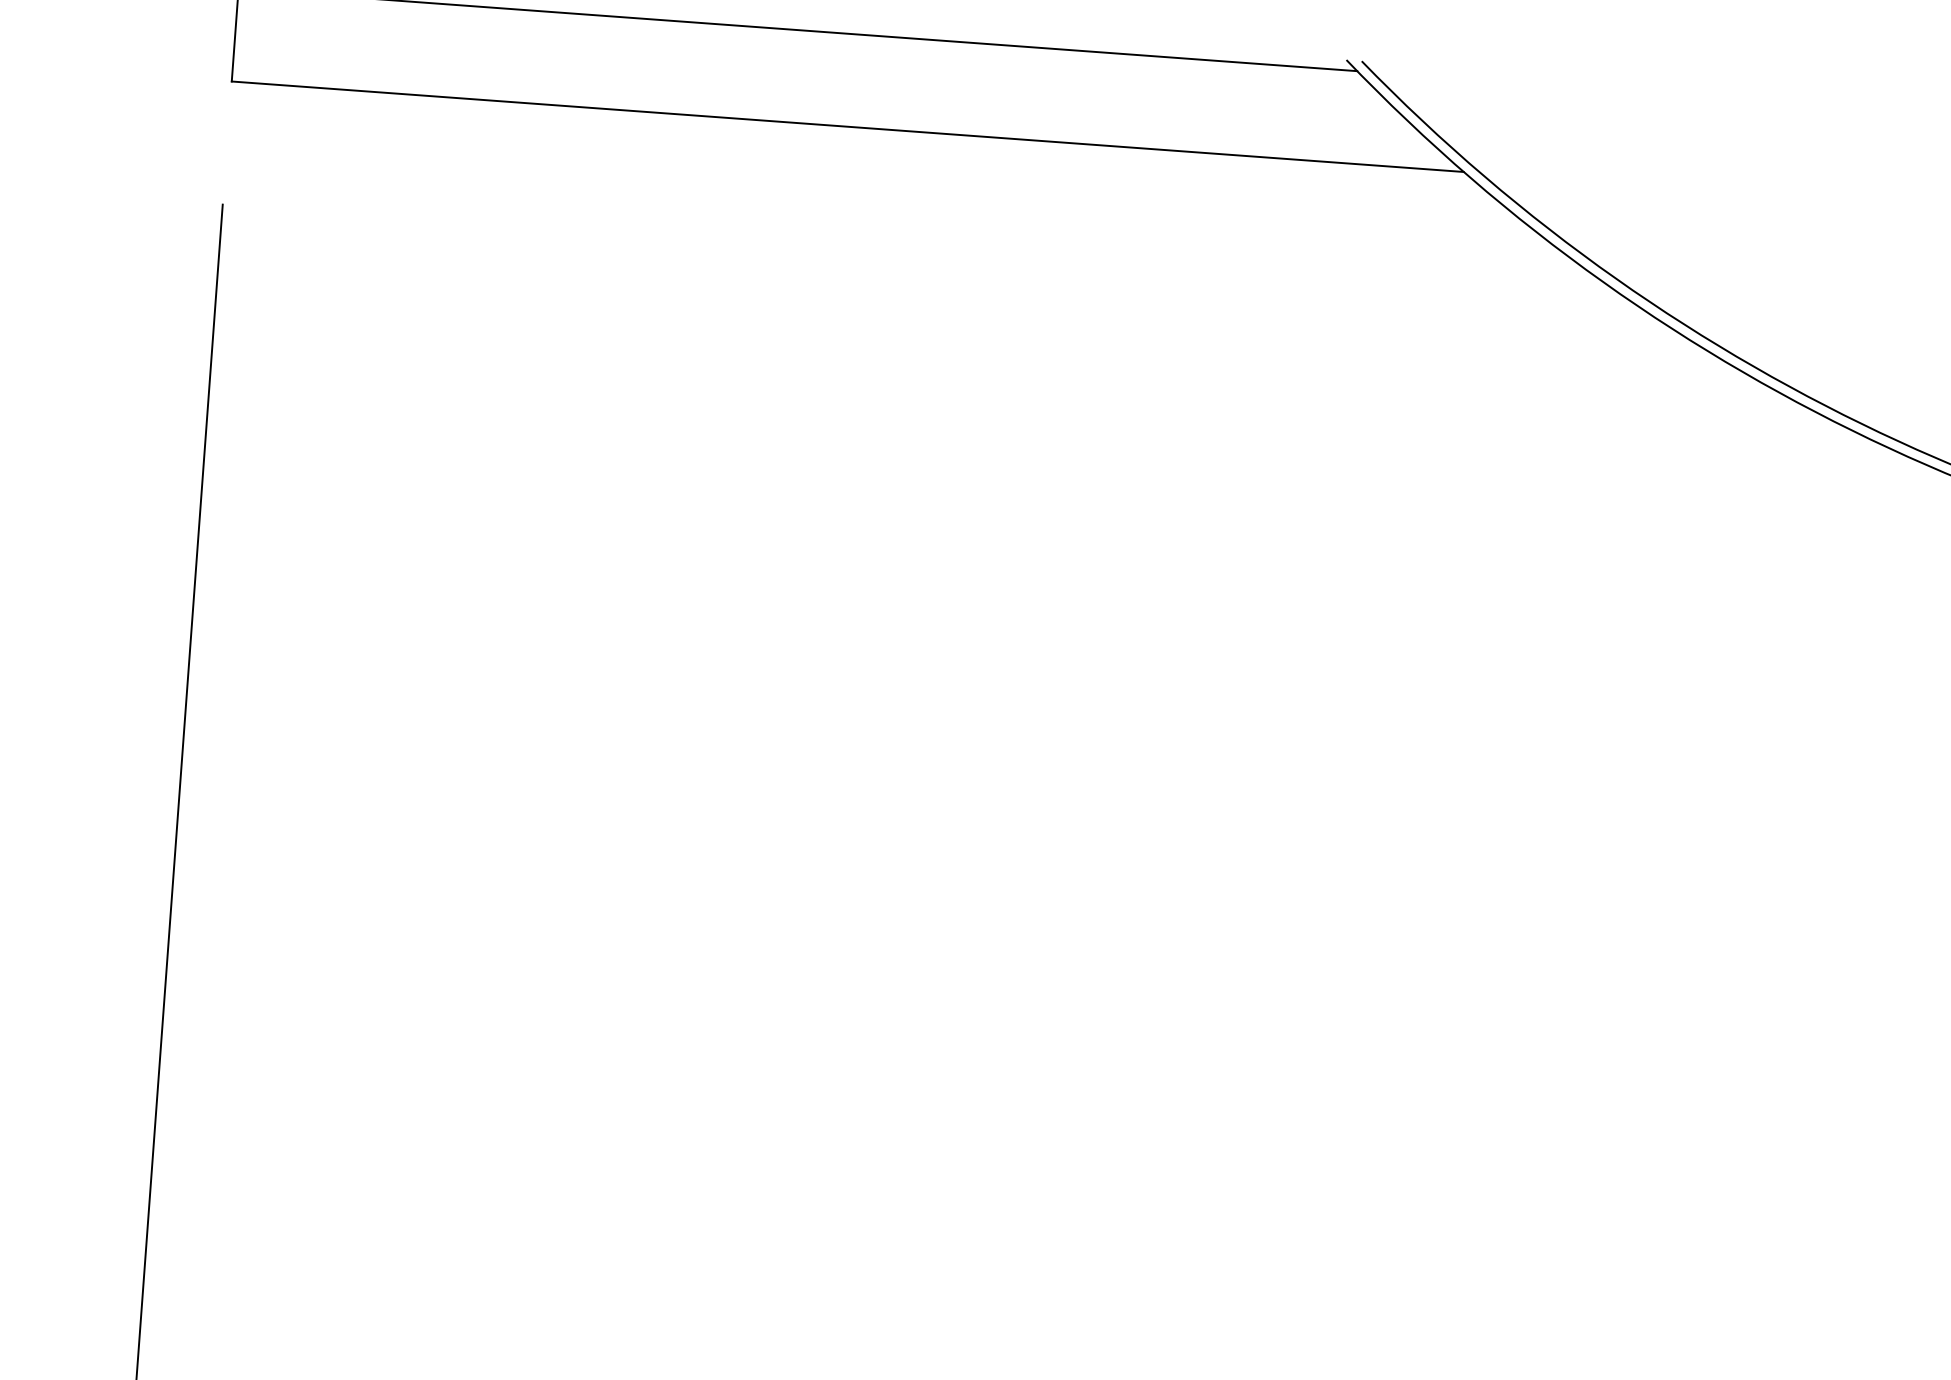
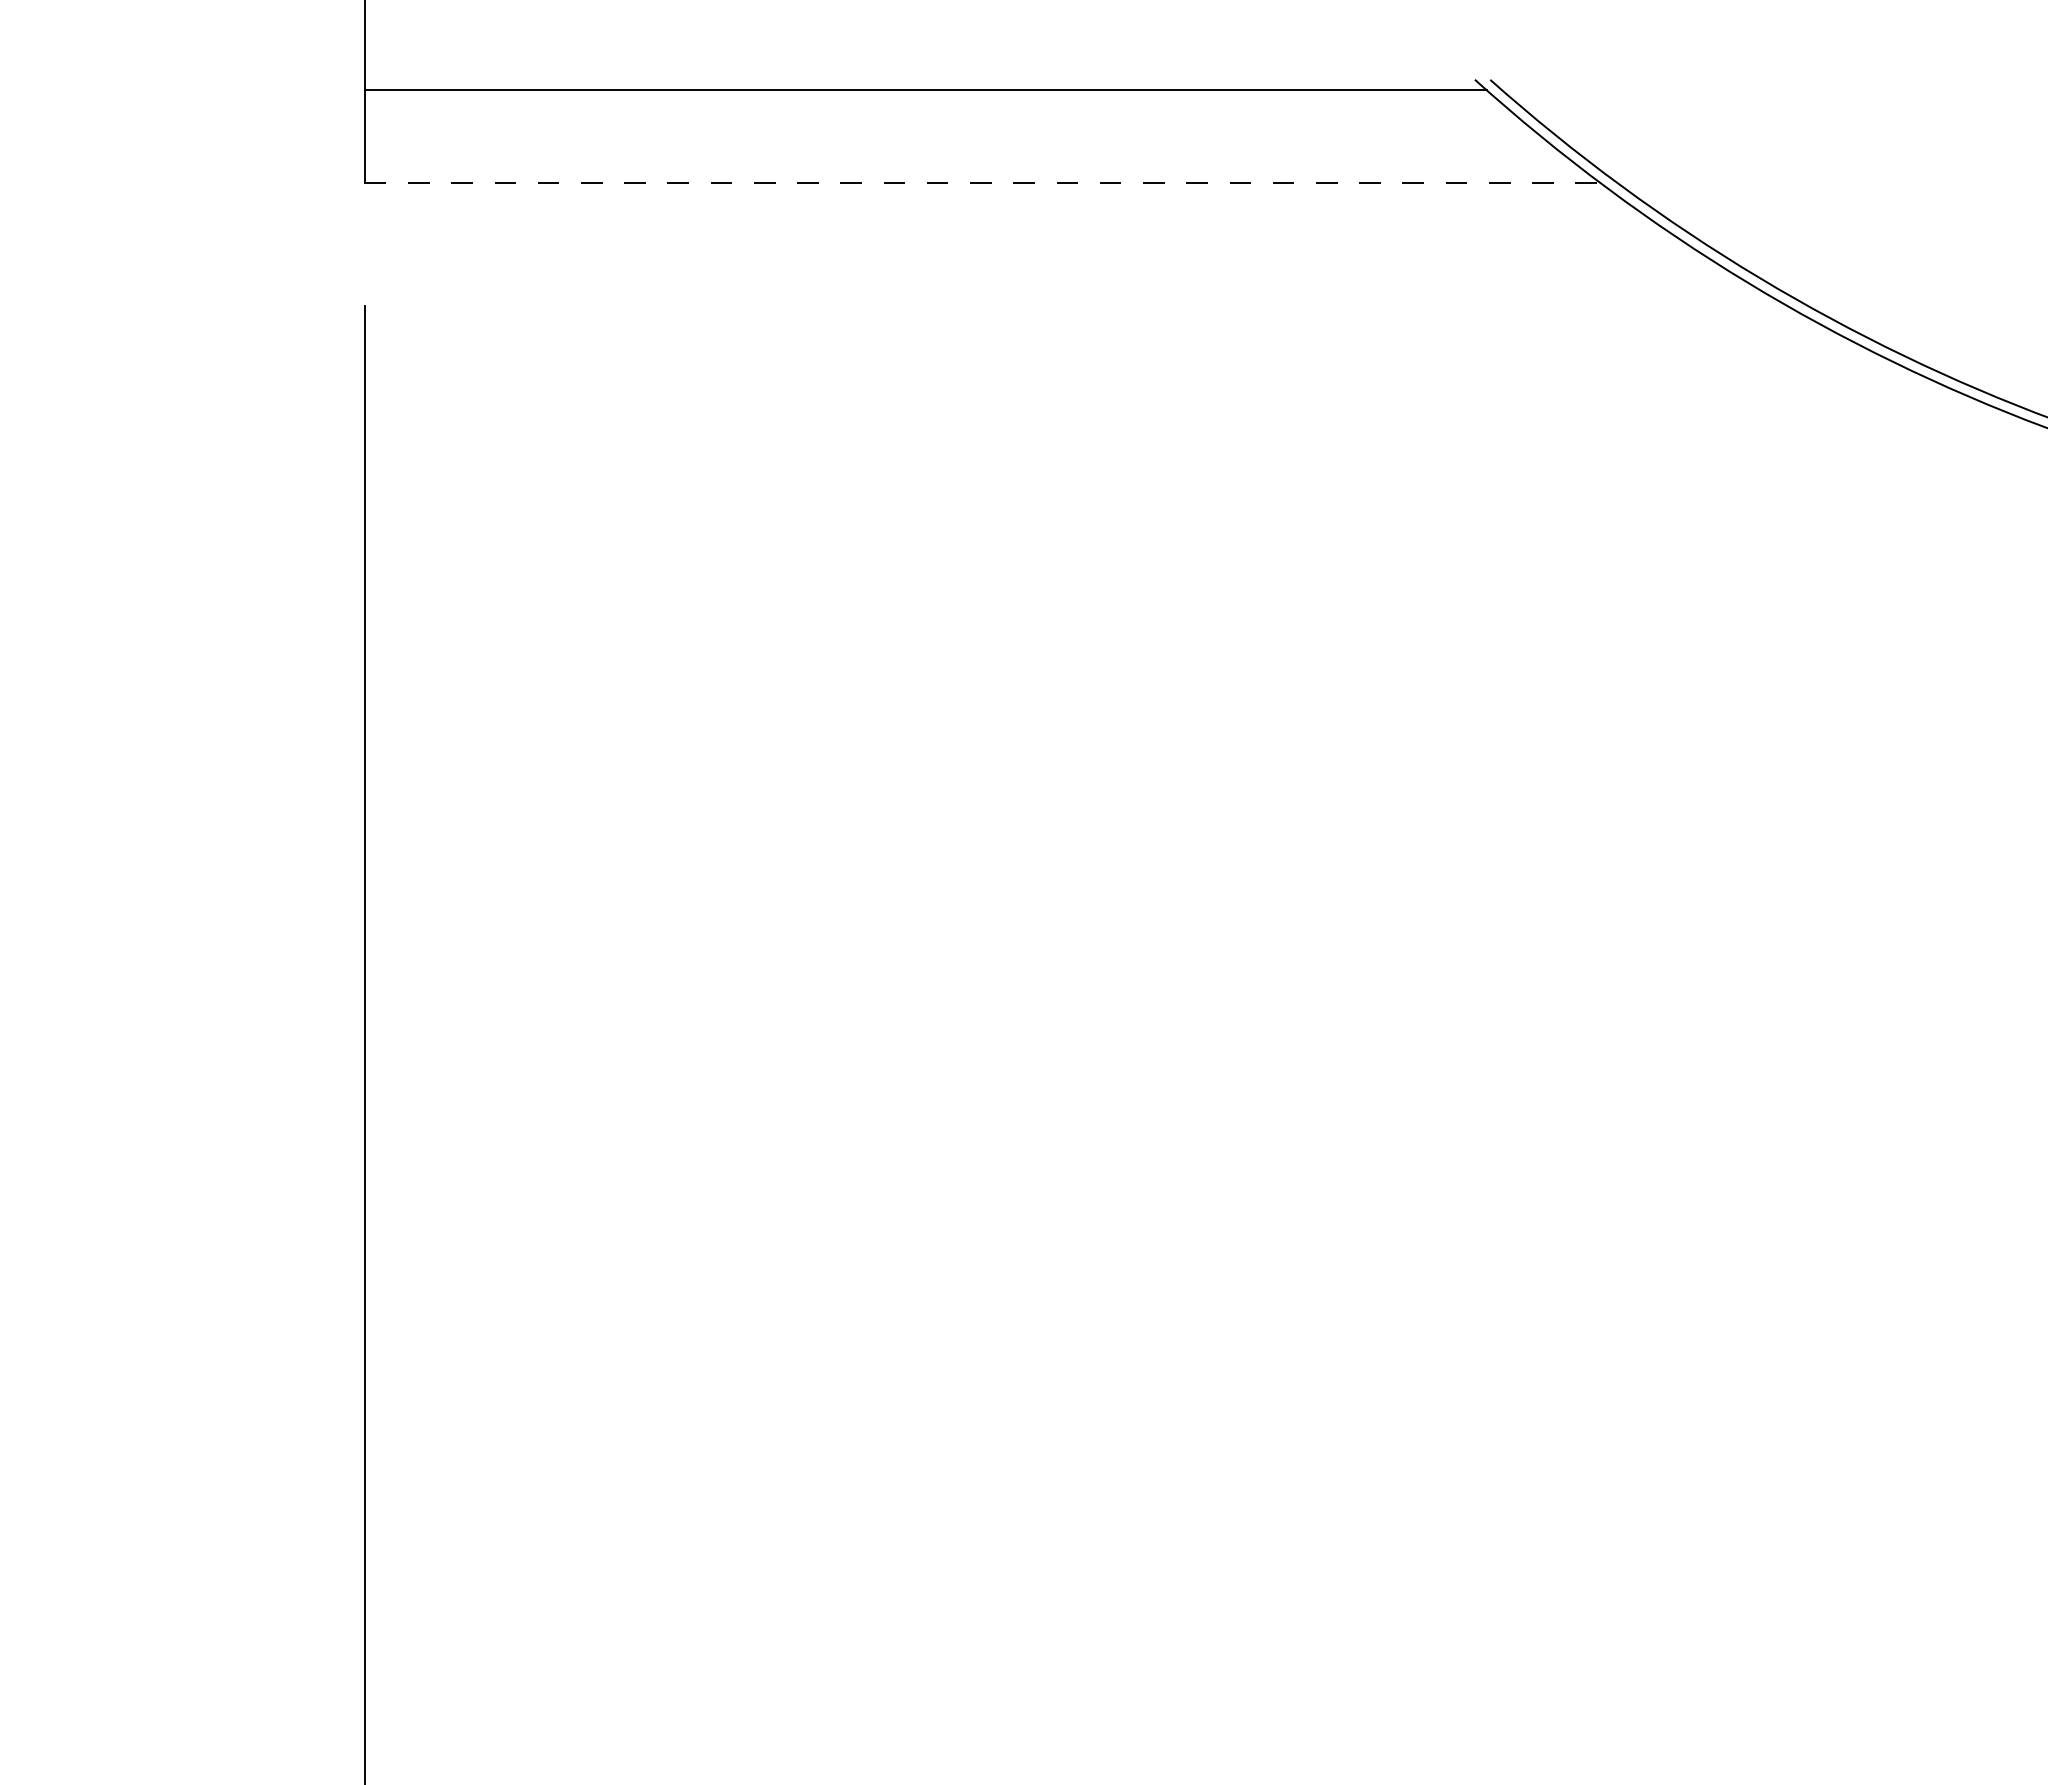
line: (847, 126) -> (982, 182), solid -> dashed

